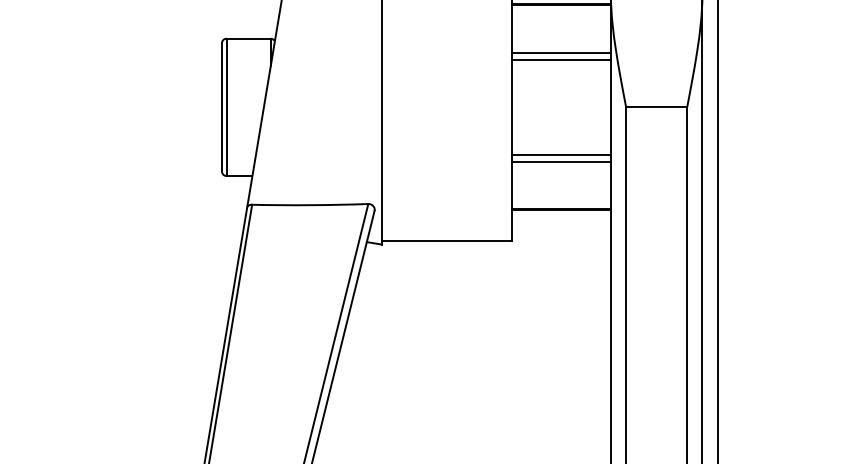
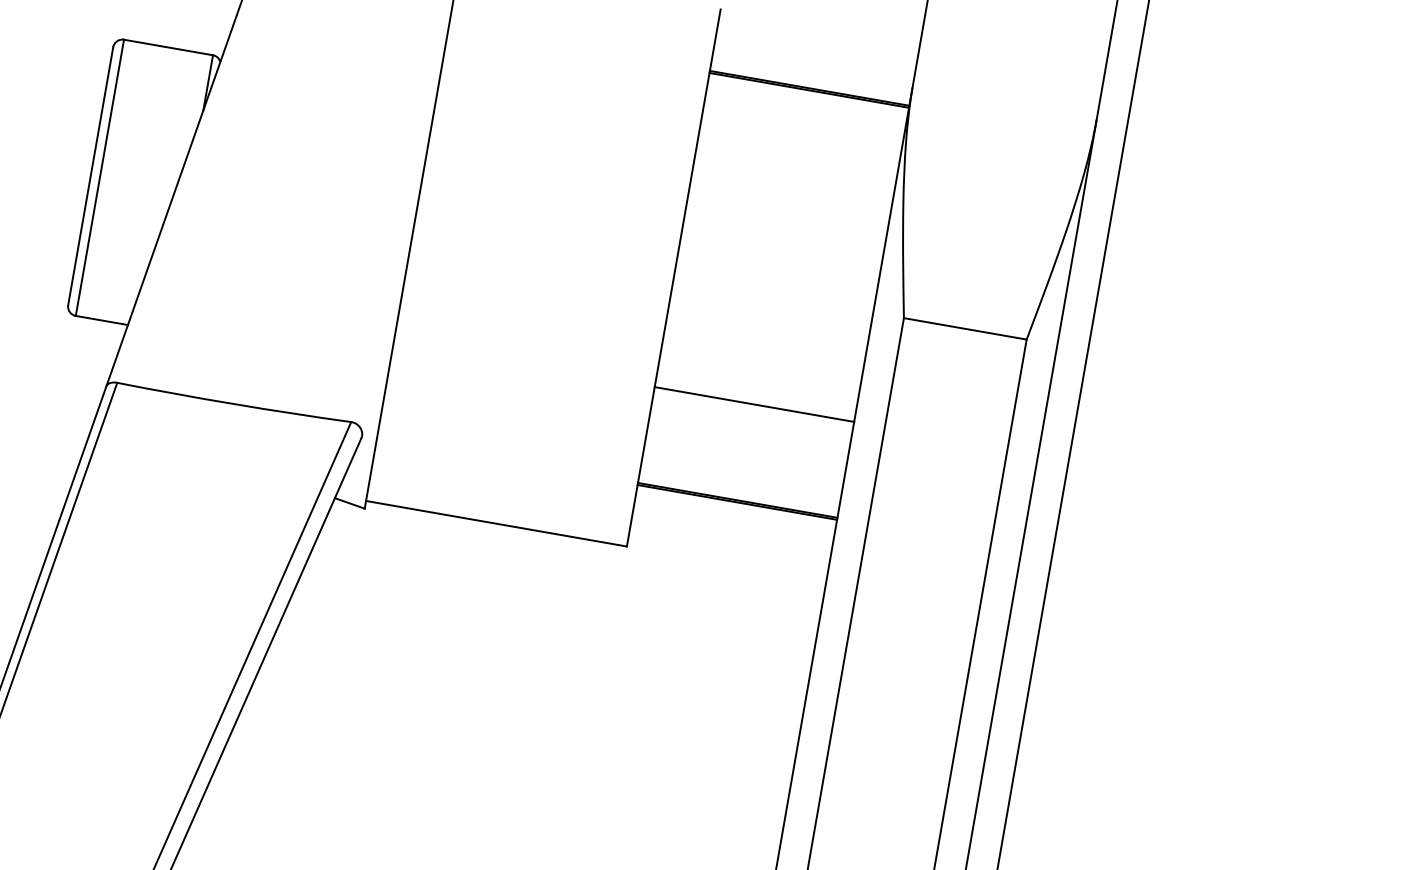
line: (560, 53) -> (790, 186), removed
line: (560, 59) -> (788, 198), removed
line: (560, 155) -> (754, 391), removed

